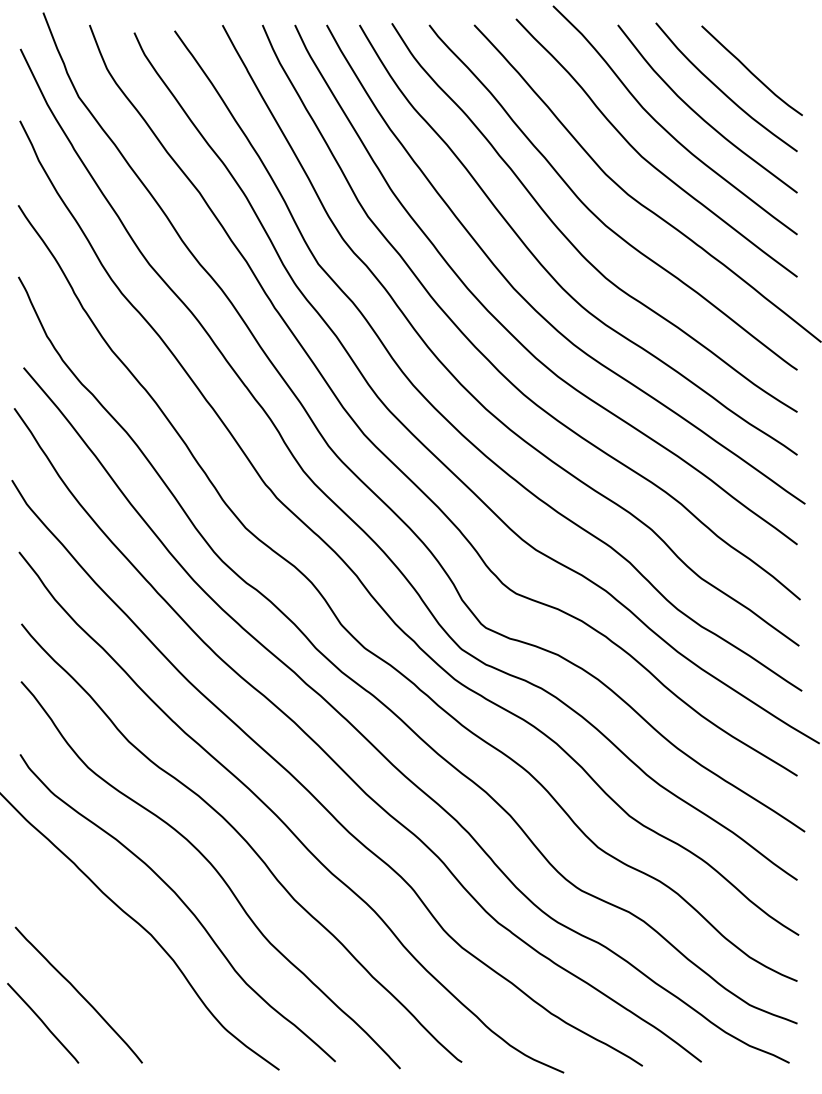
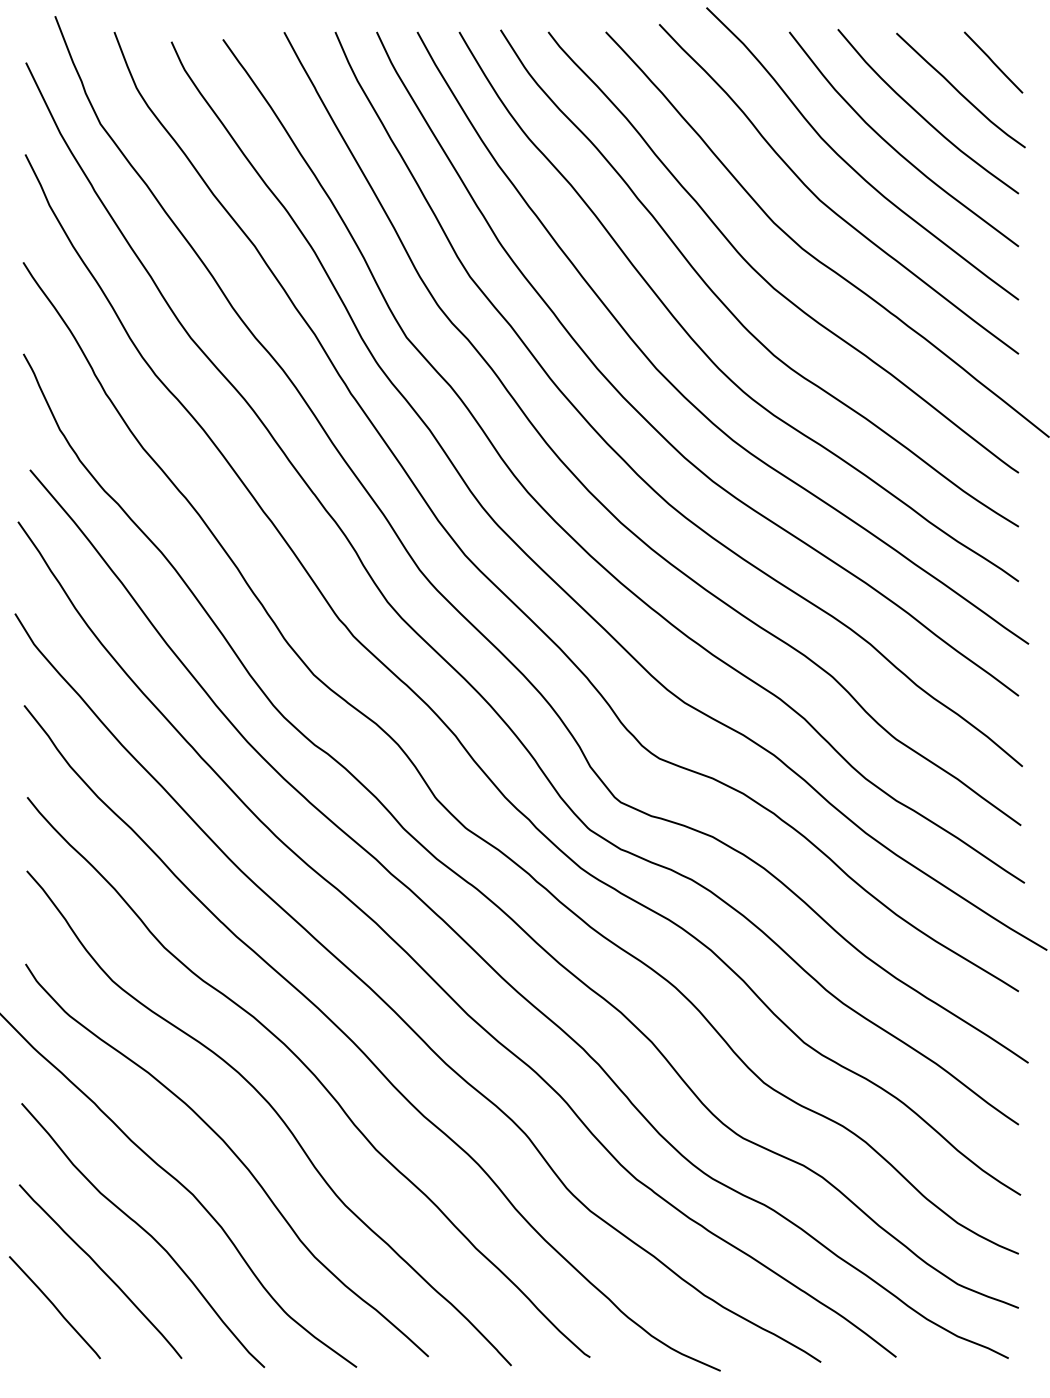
line: (777, 48) -> (993, 62), added
curve: (114, 964) -> (145, 1232), added

